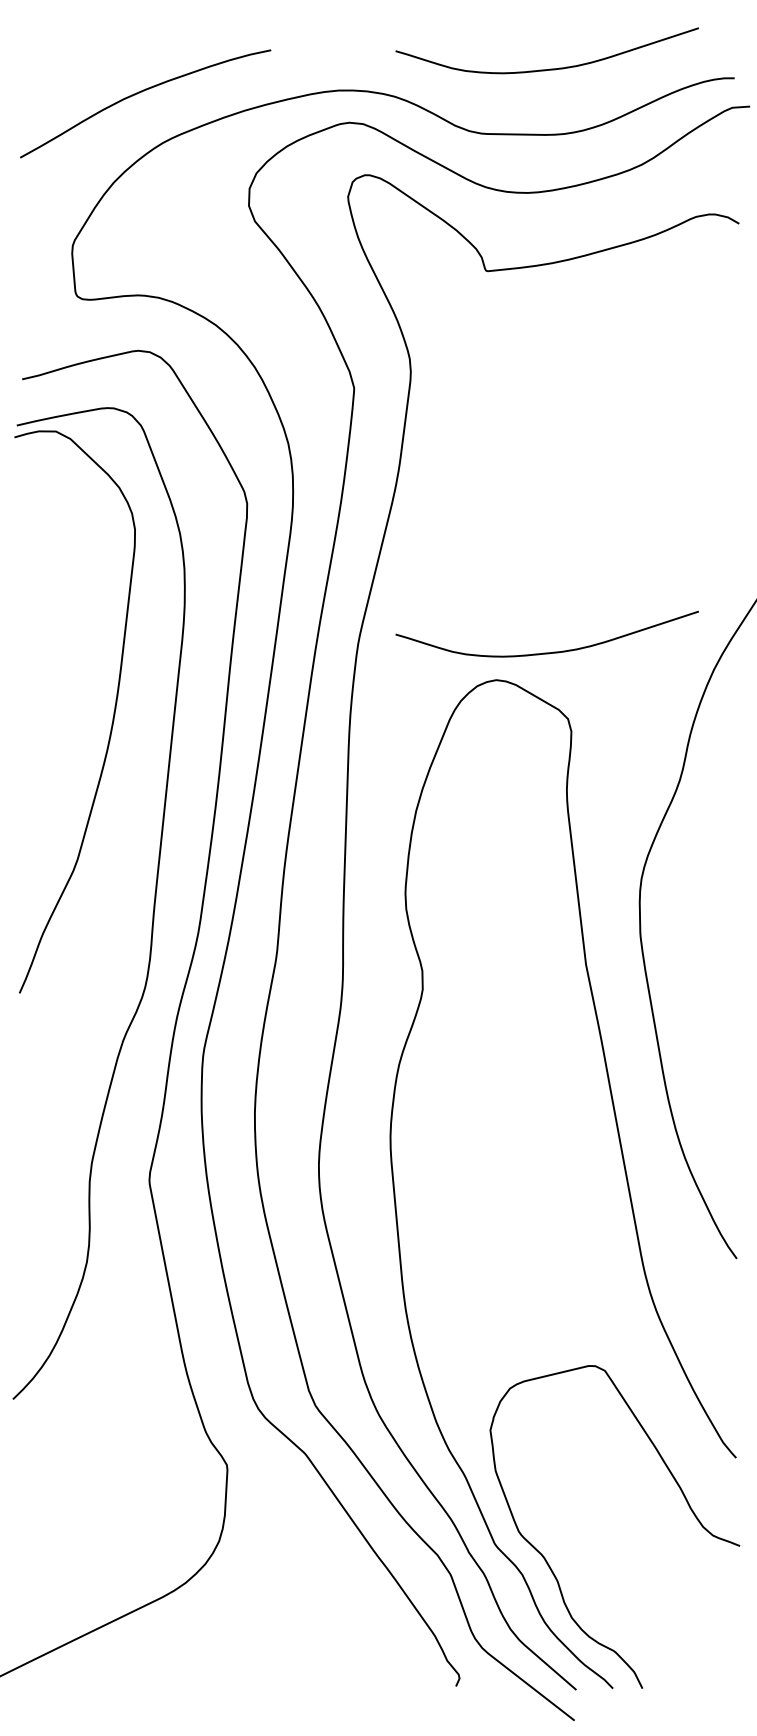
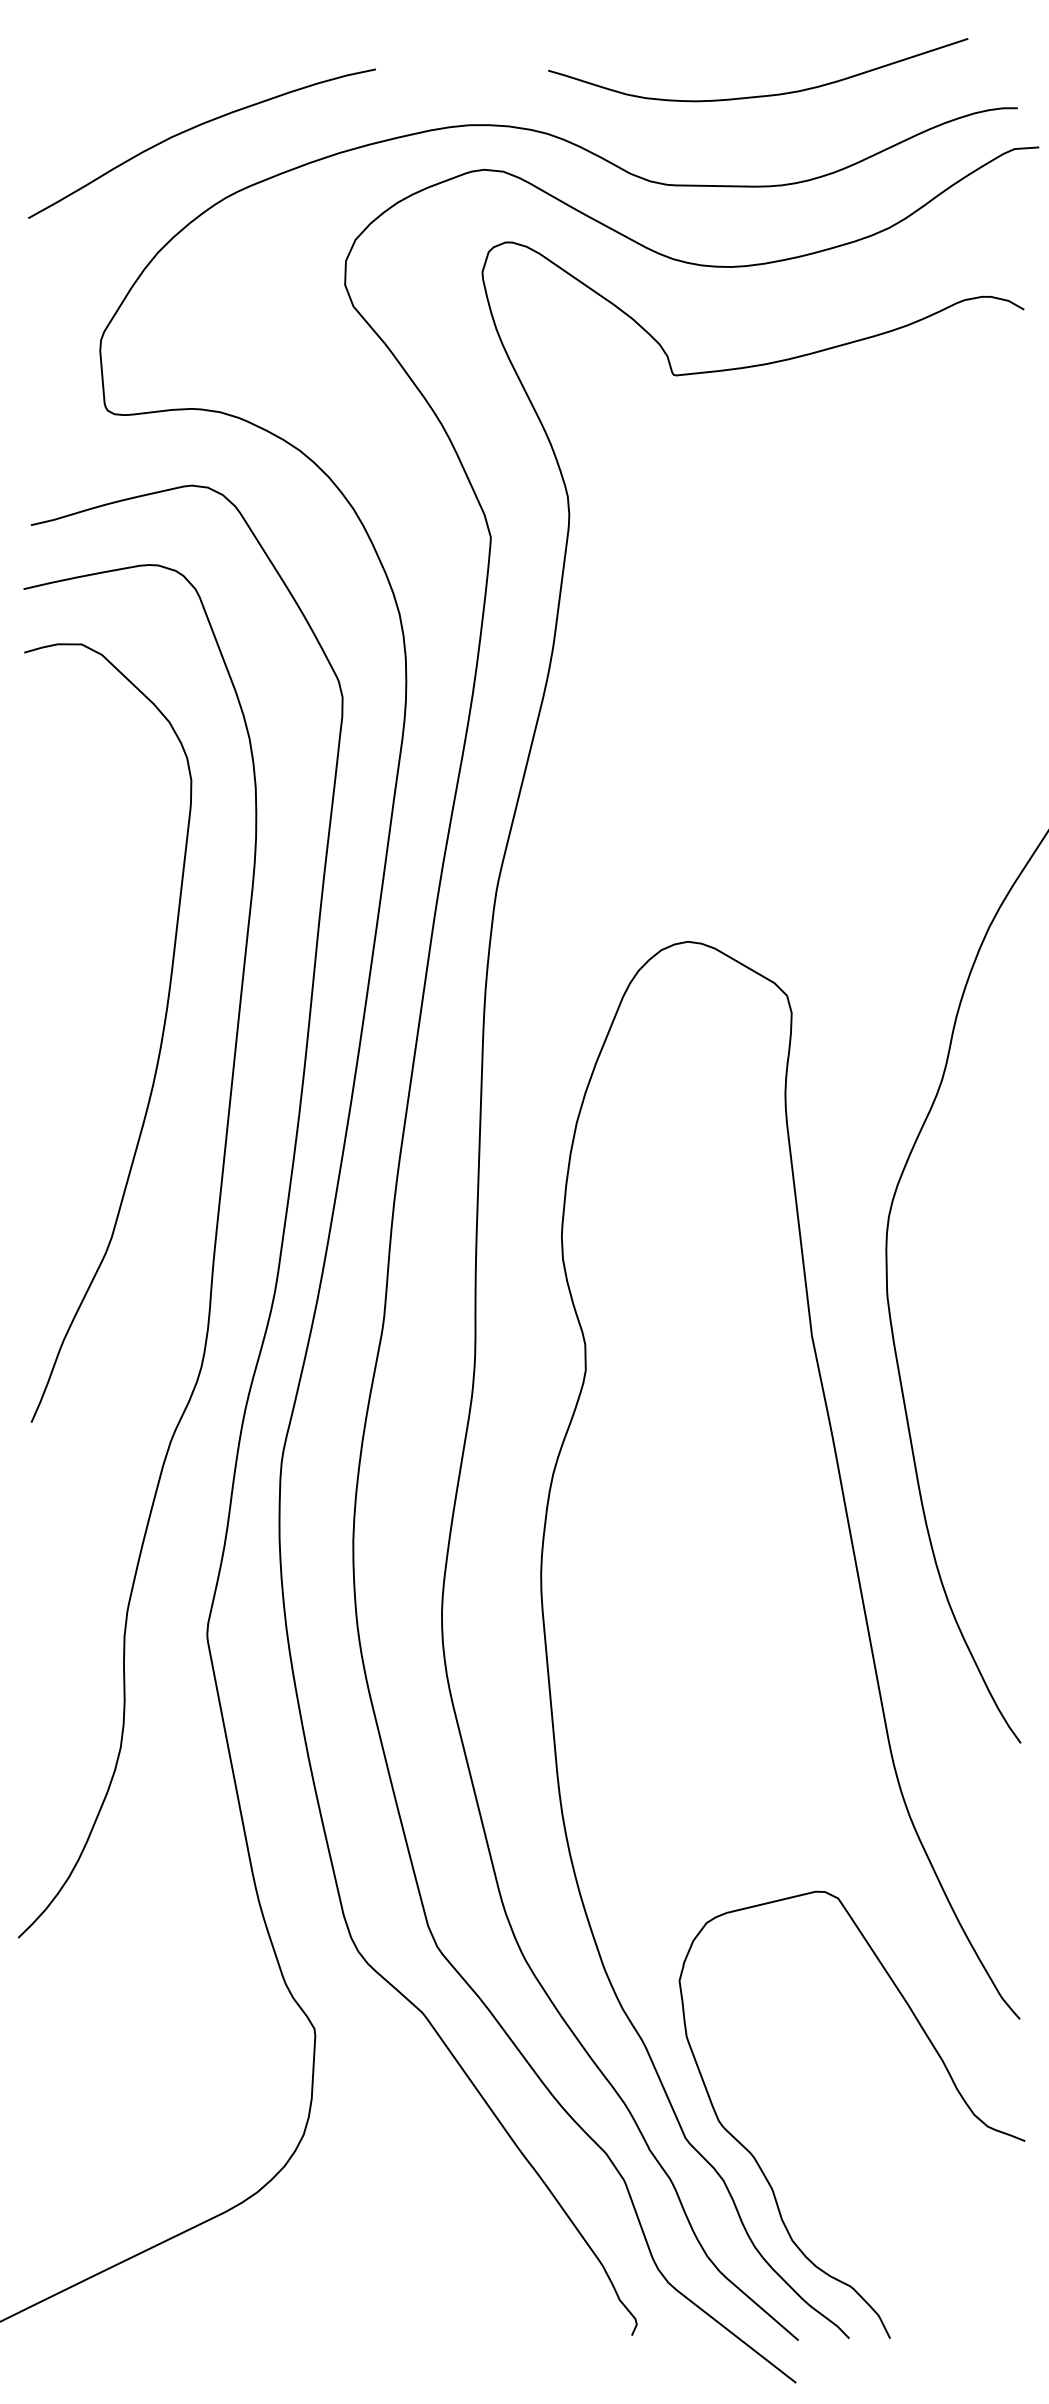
curve: (547, 652) -> (758, 903), removed
curve: (112, 718) -> (160, 1041), moved

